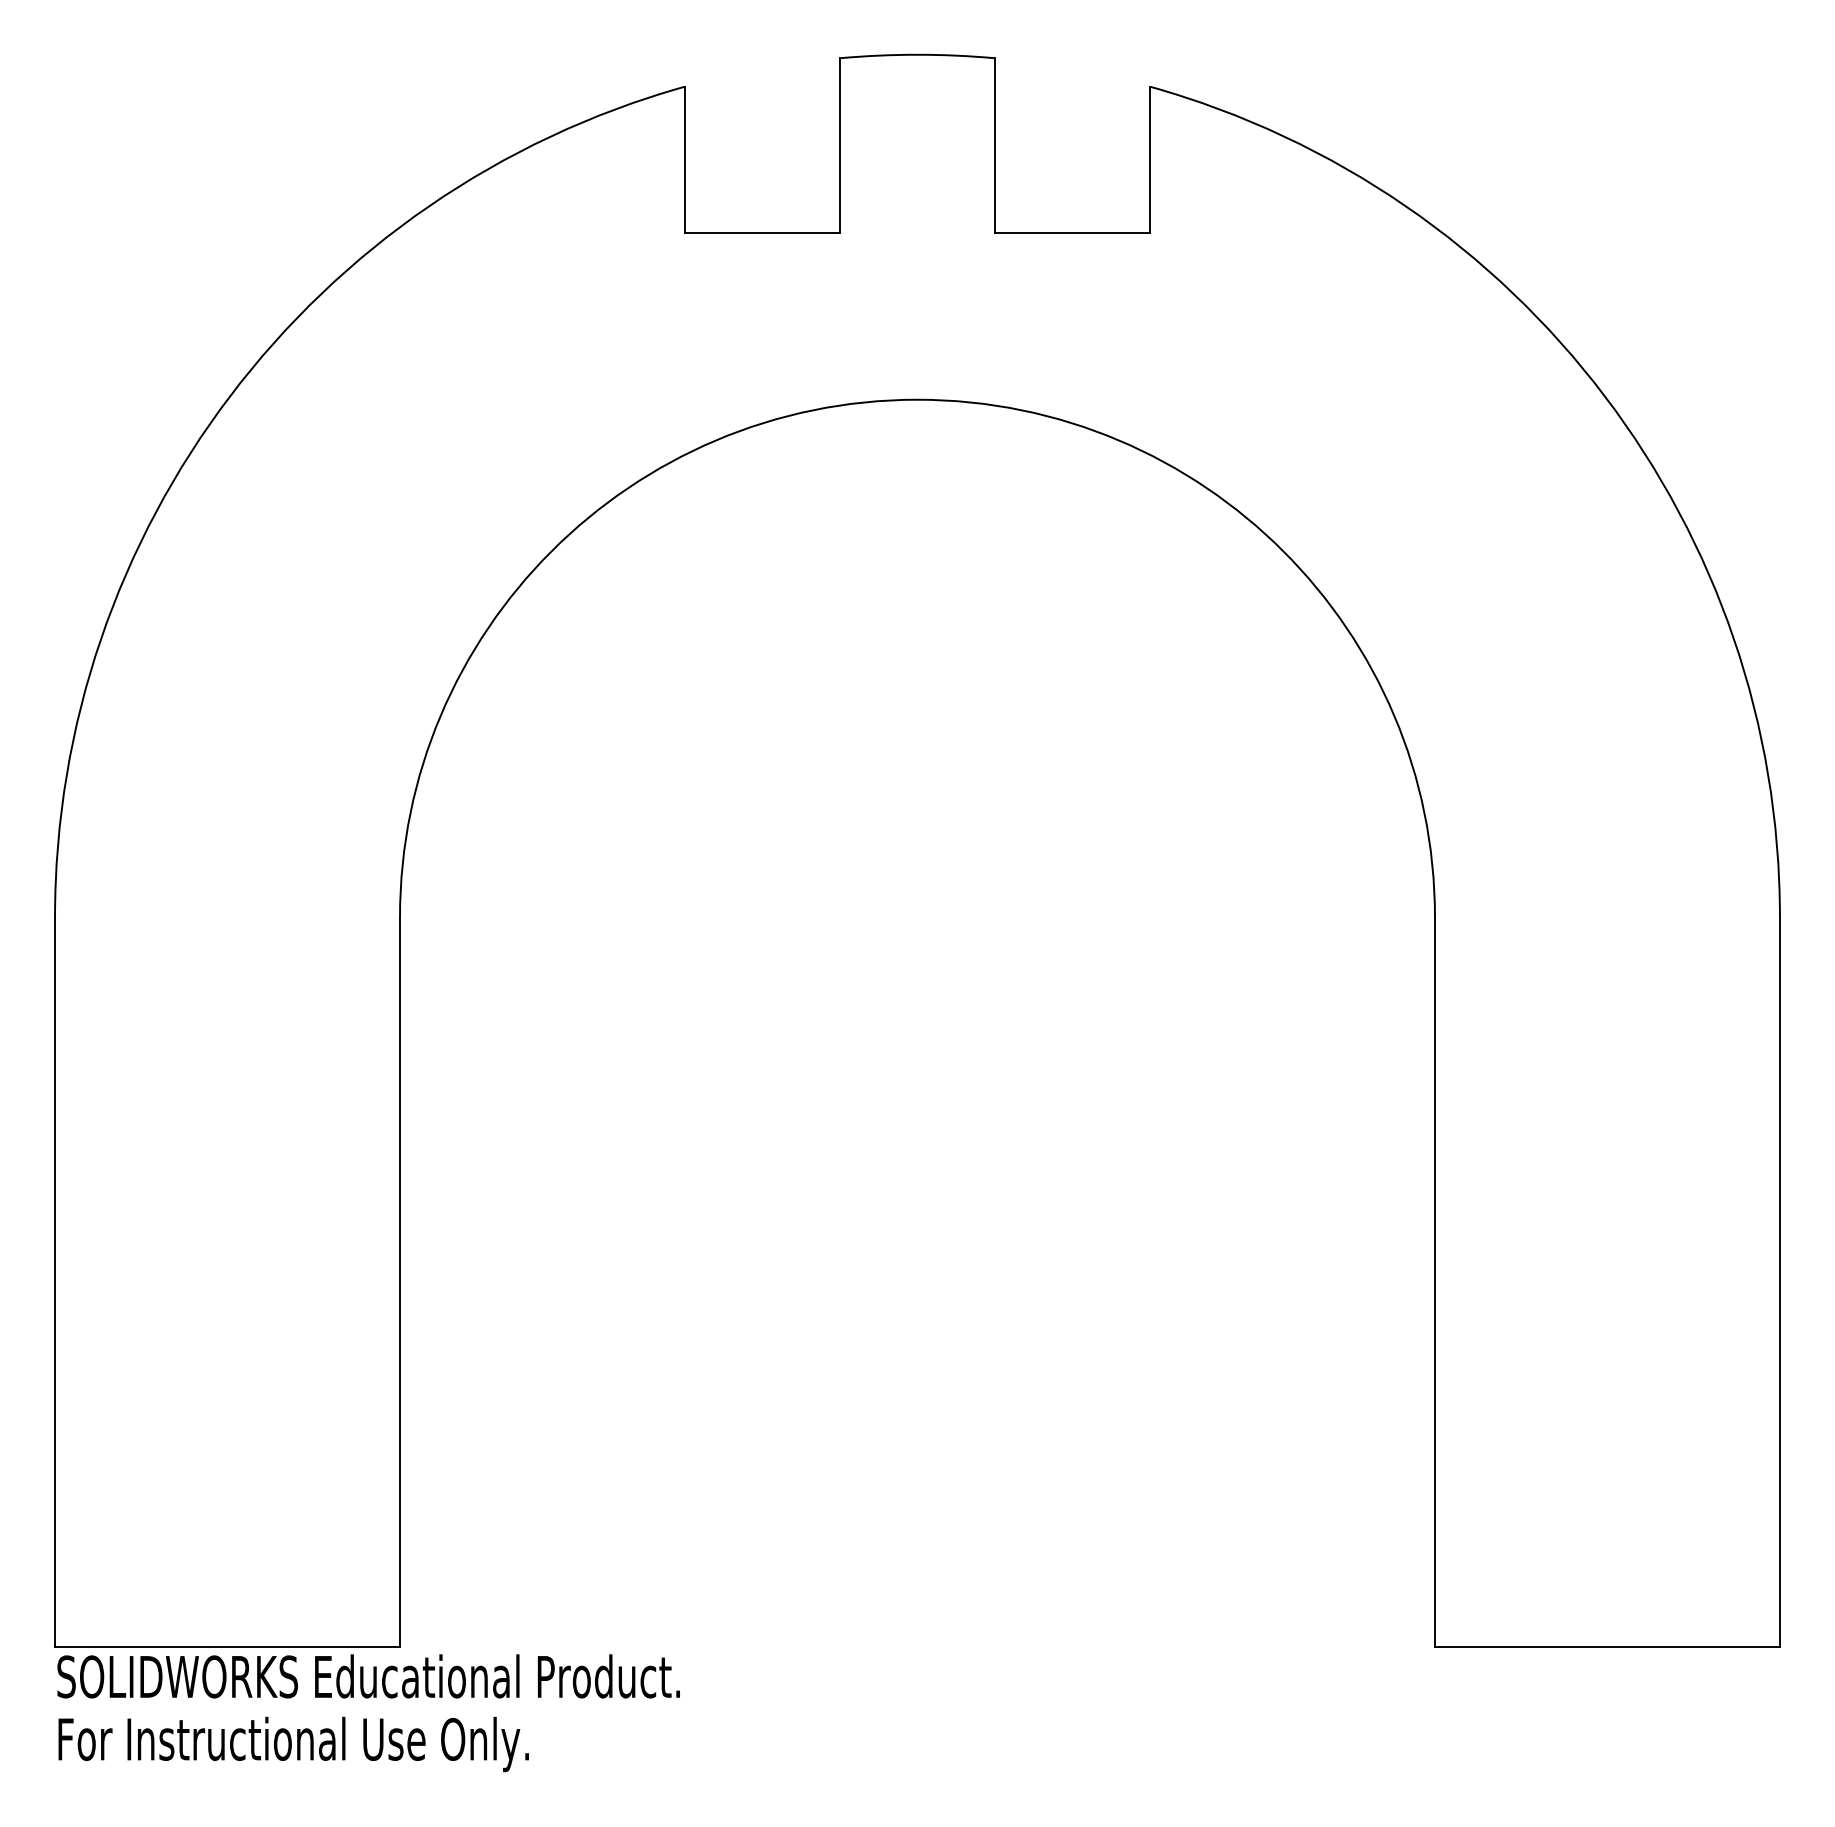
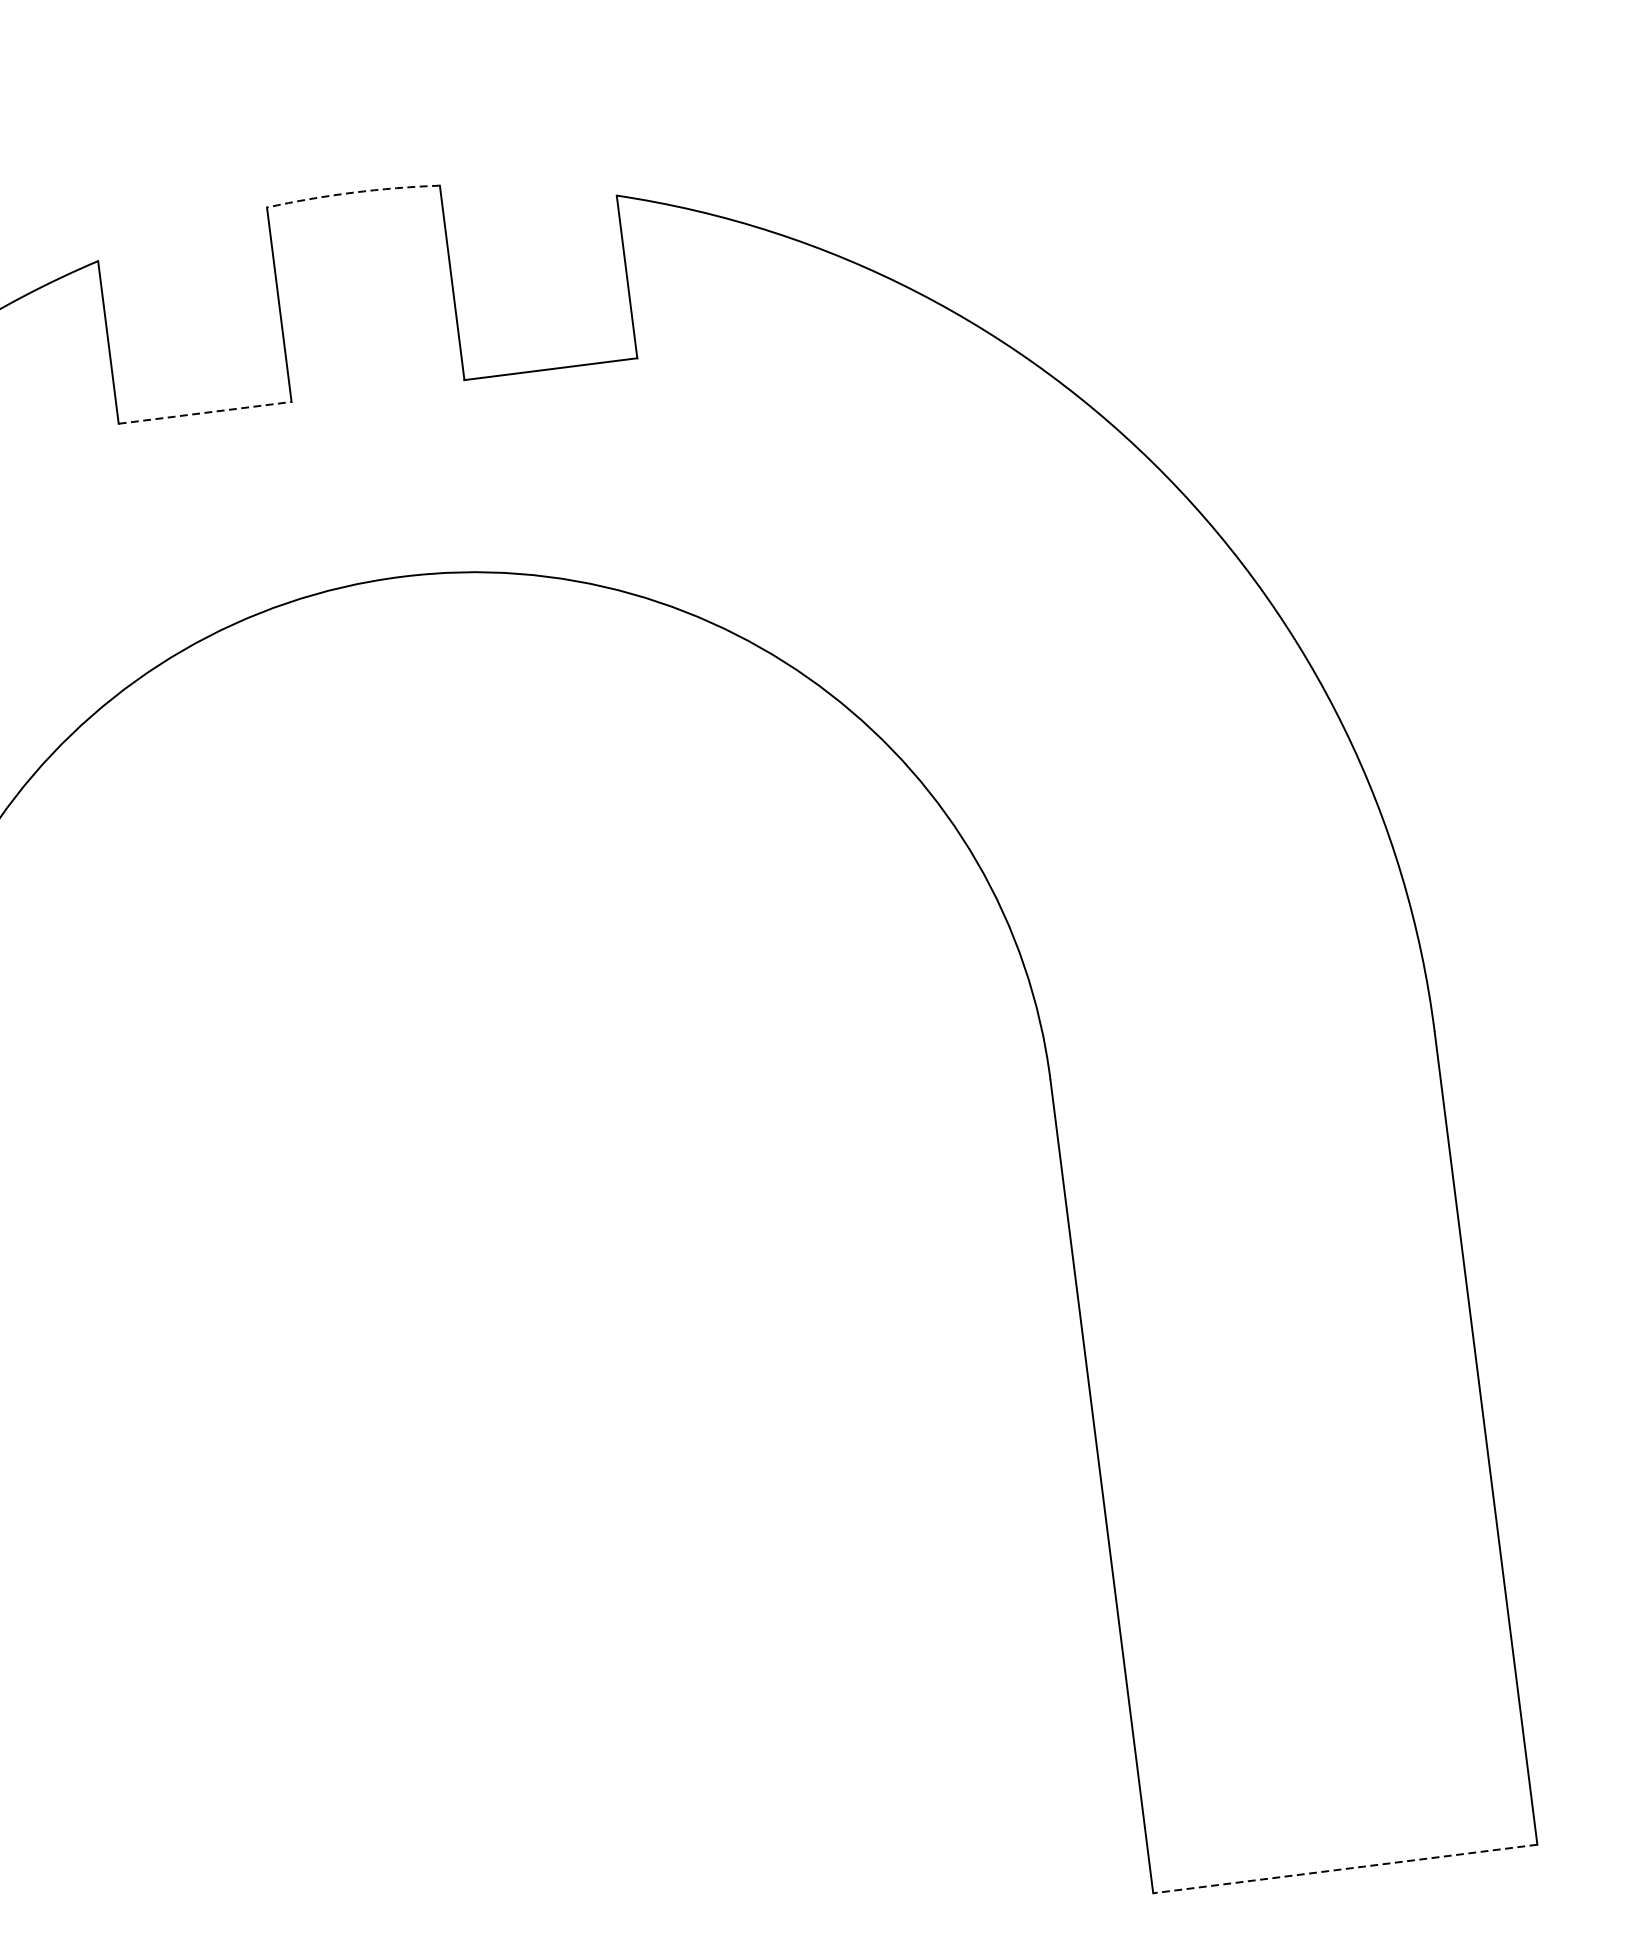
arc: (917, 54) -> (352, 192), solid -> dashed
line: (762, 232) -> (205, 412), solid -> dashed
line: (1606, 1647) -> (1344, 1869), solid -> dashed

